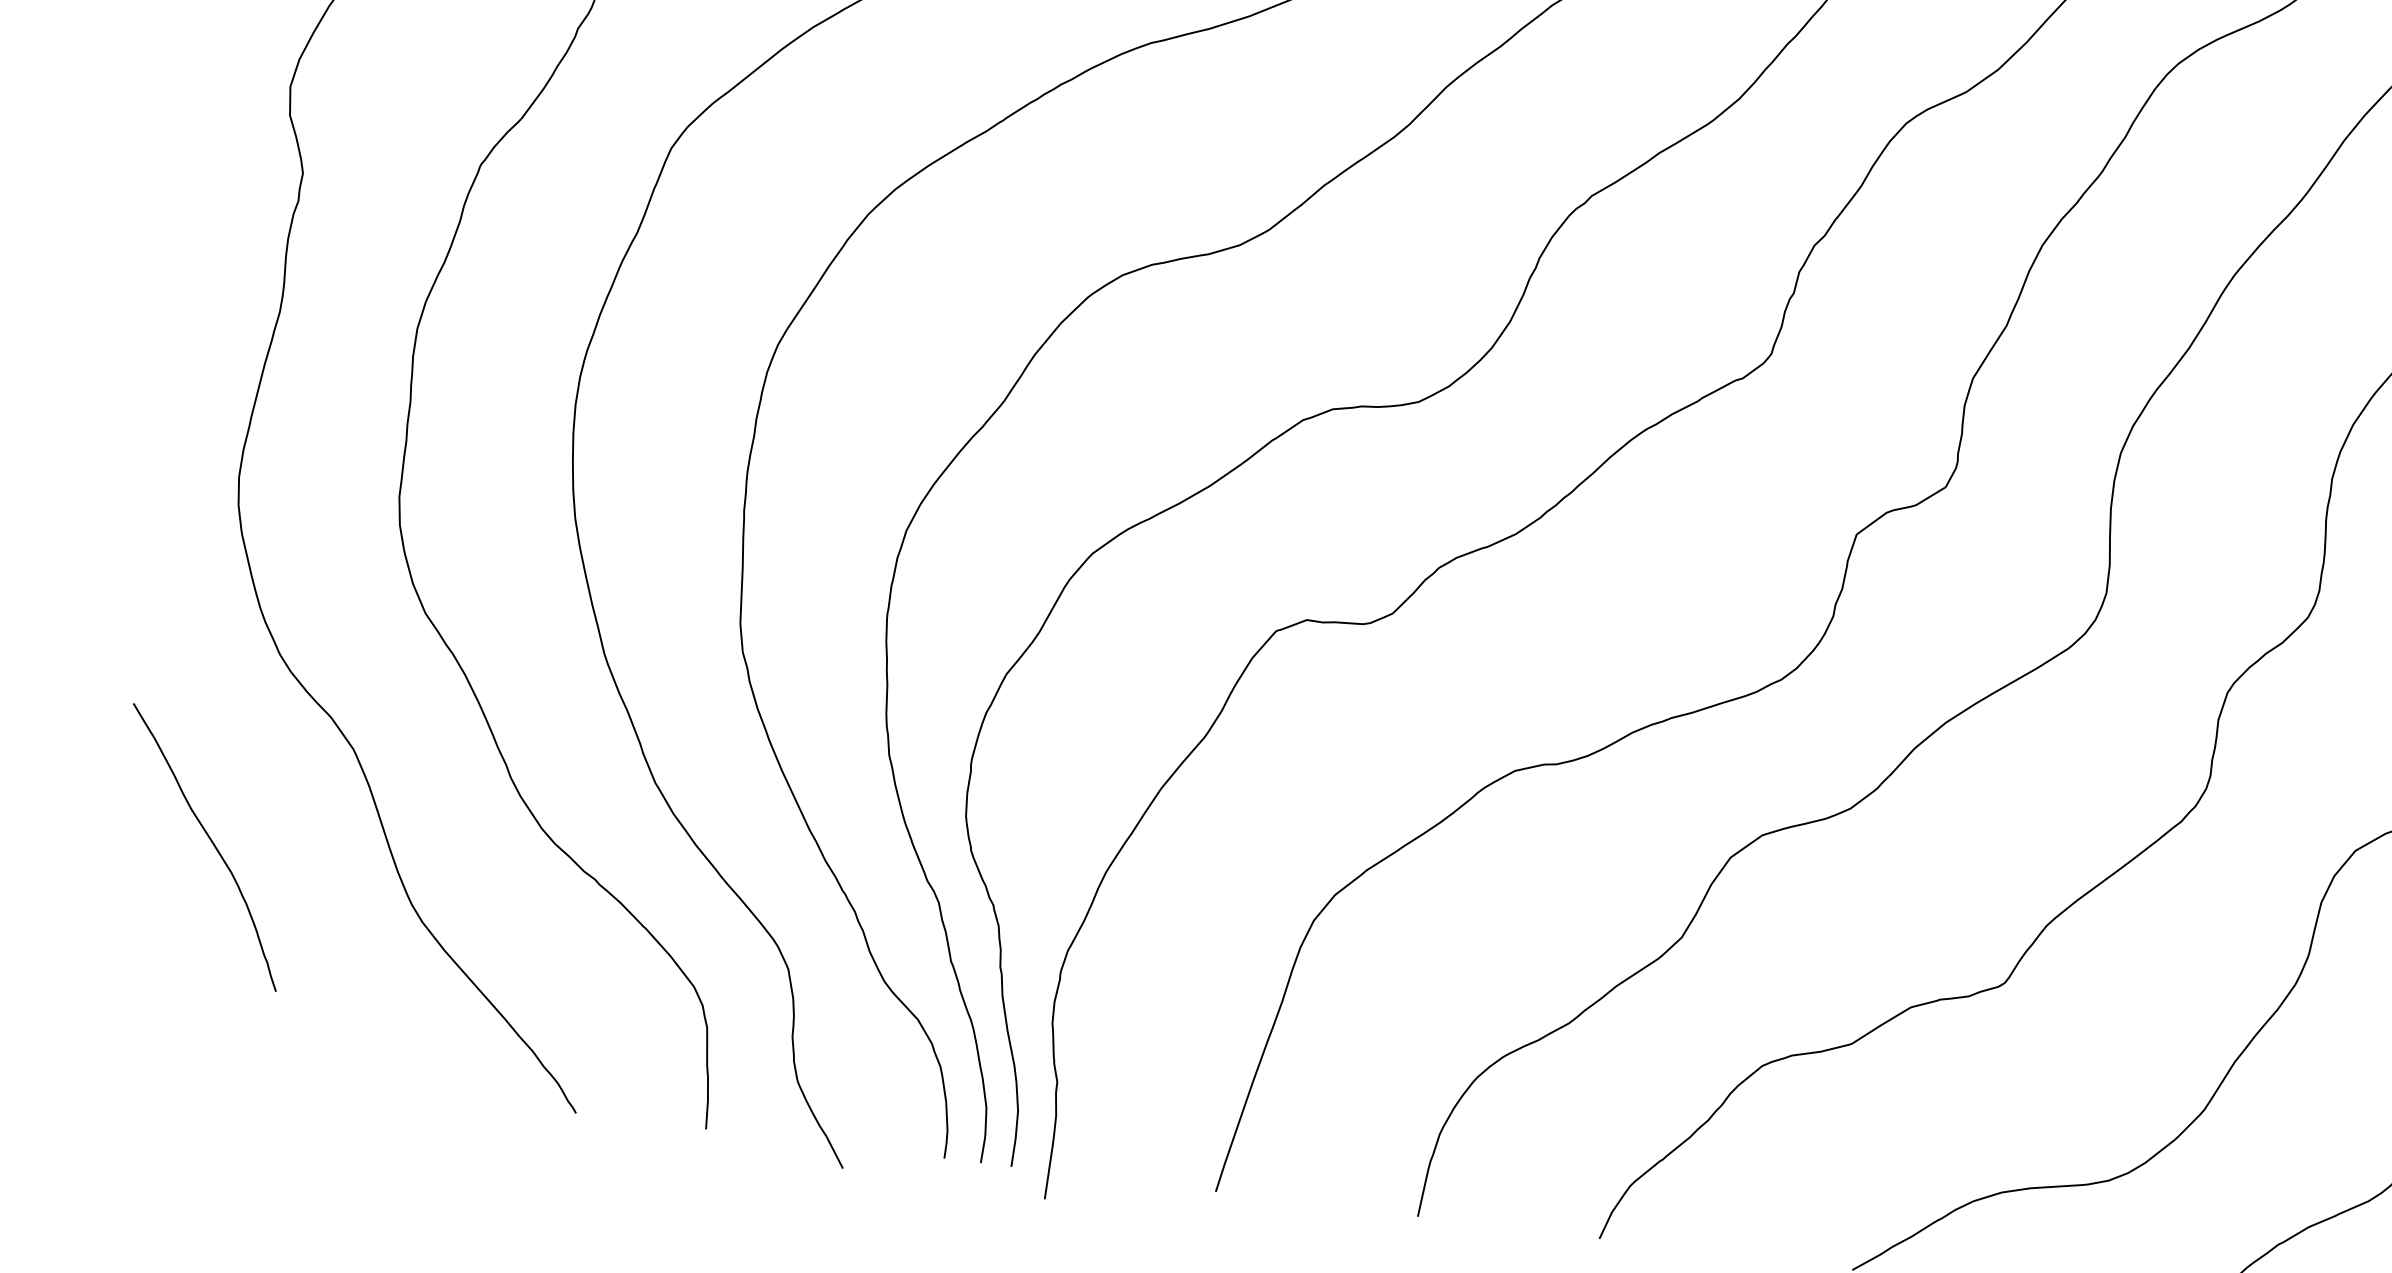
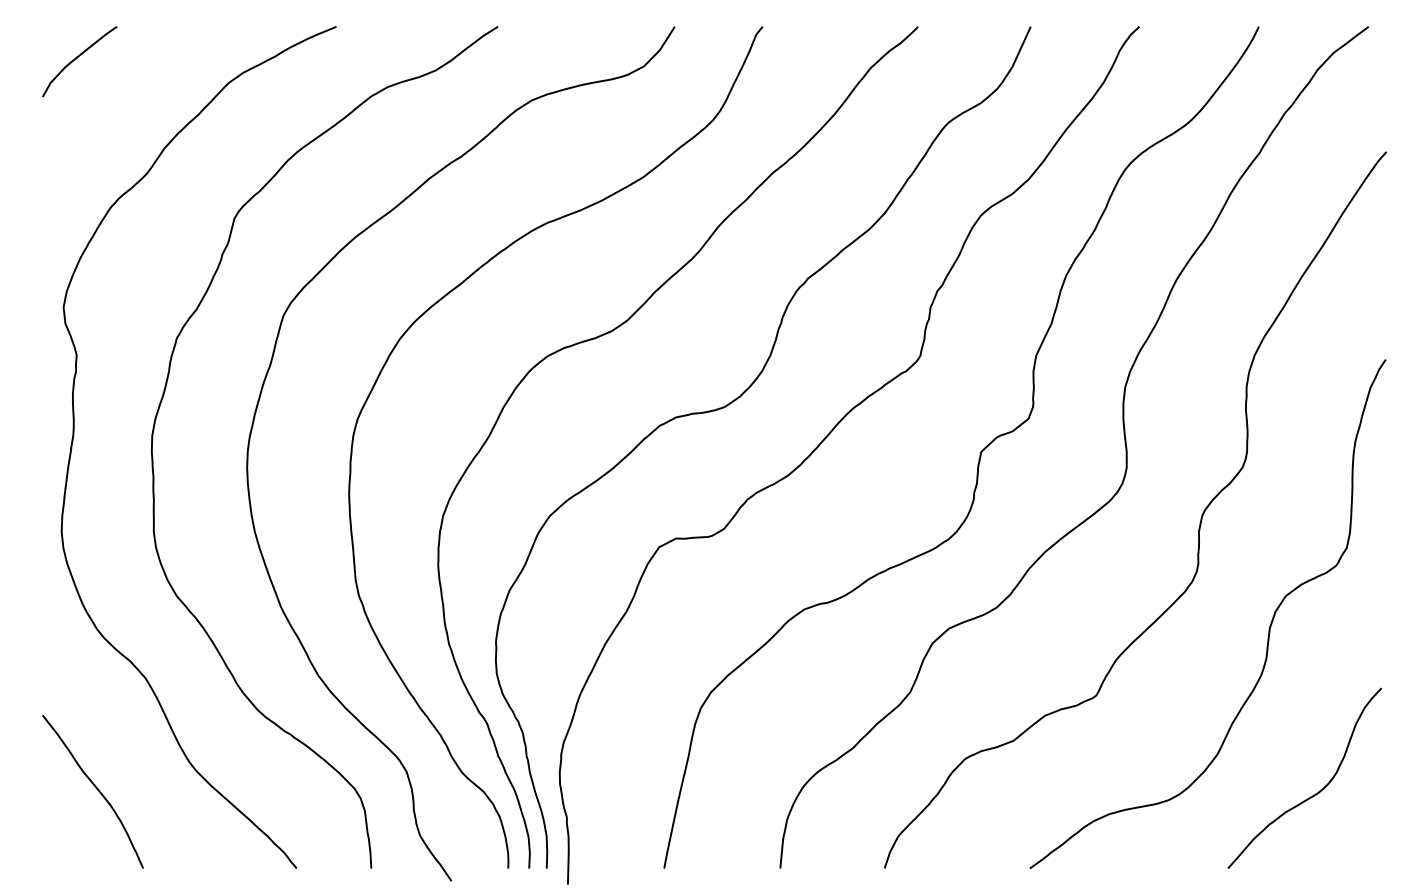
curve: (209, 842) -> (95, 788), moved

